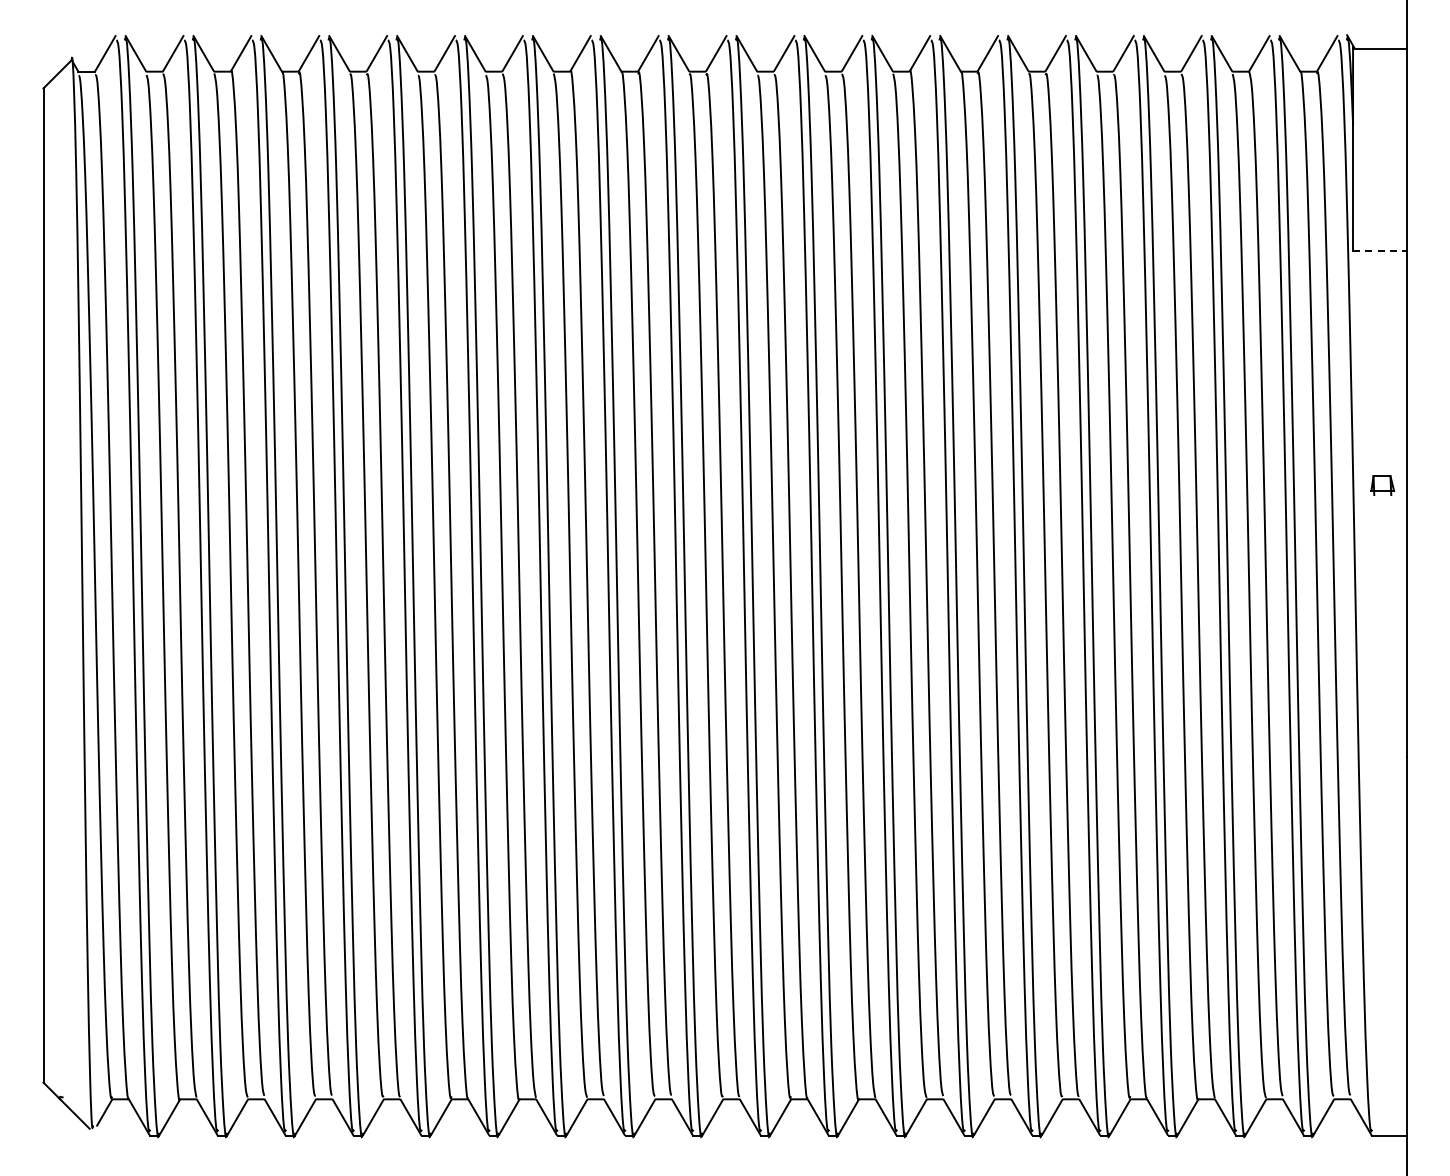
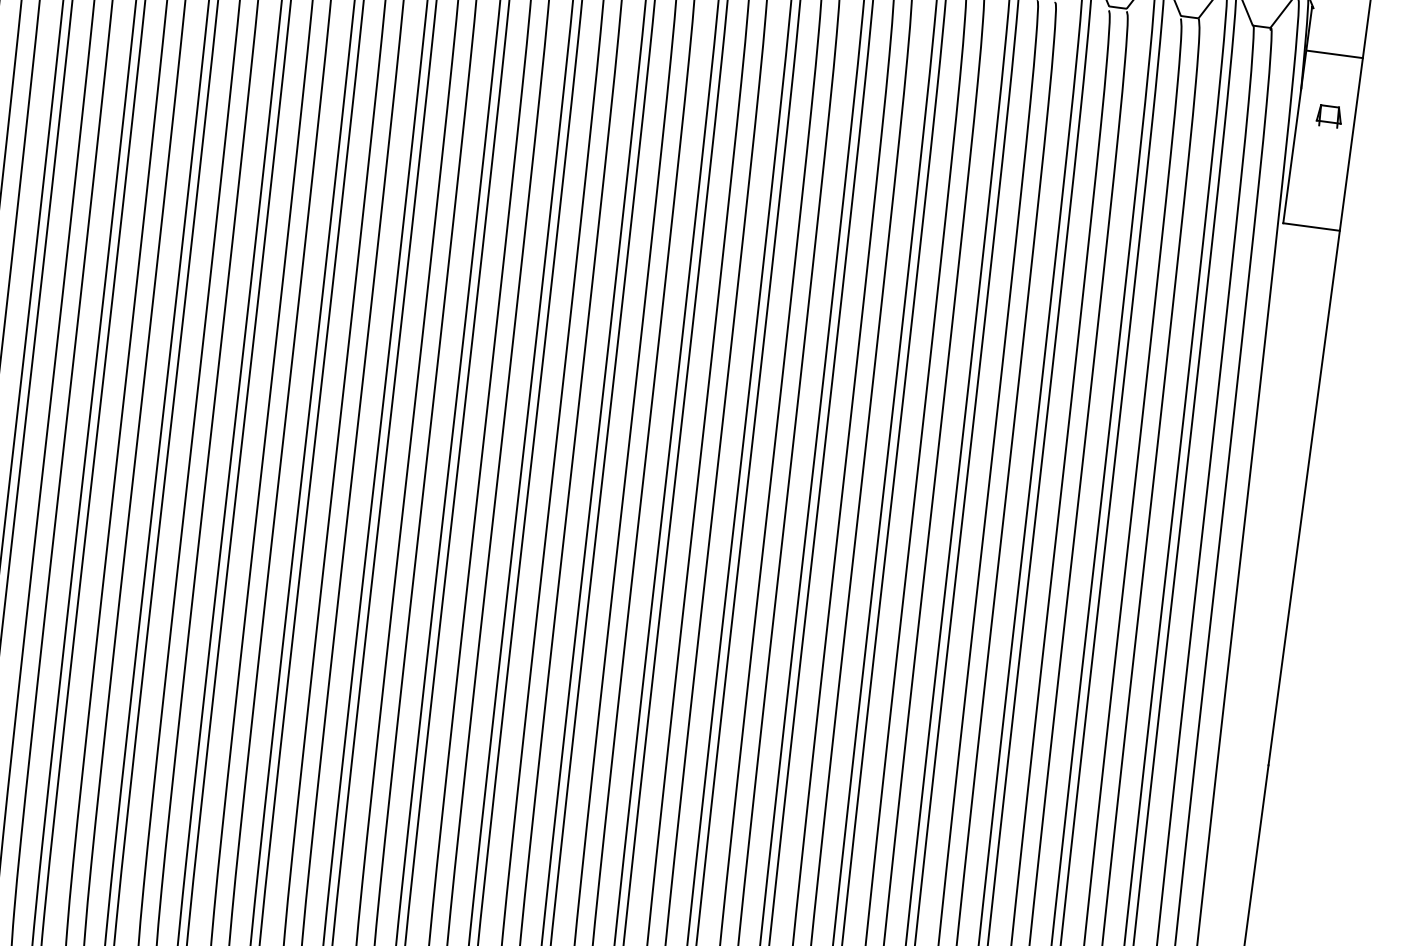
line: (1379, 49) -> (1334, 54), moved
line: (1379, 251) -> (1311, 227), dashed -> solid
part: (1382, 485) -> (1329, 116), moved

